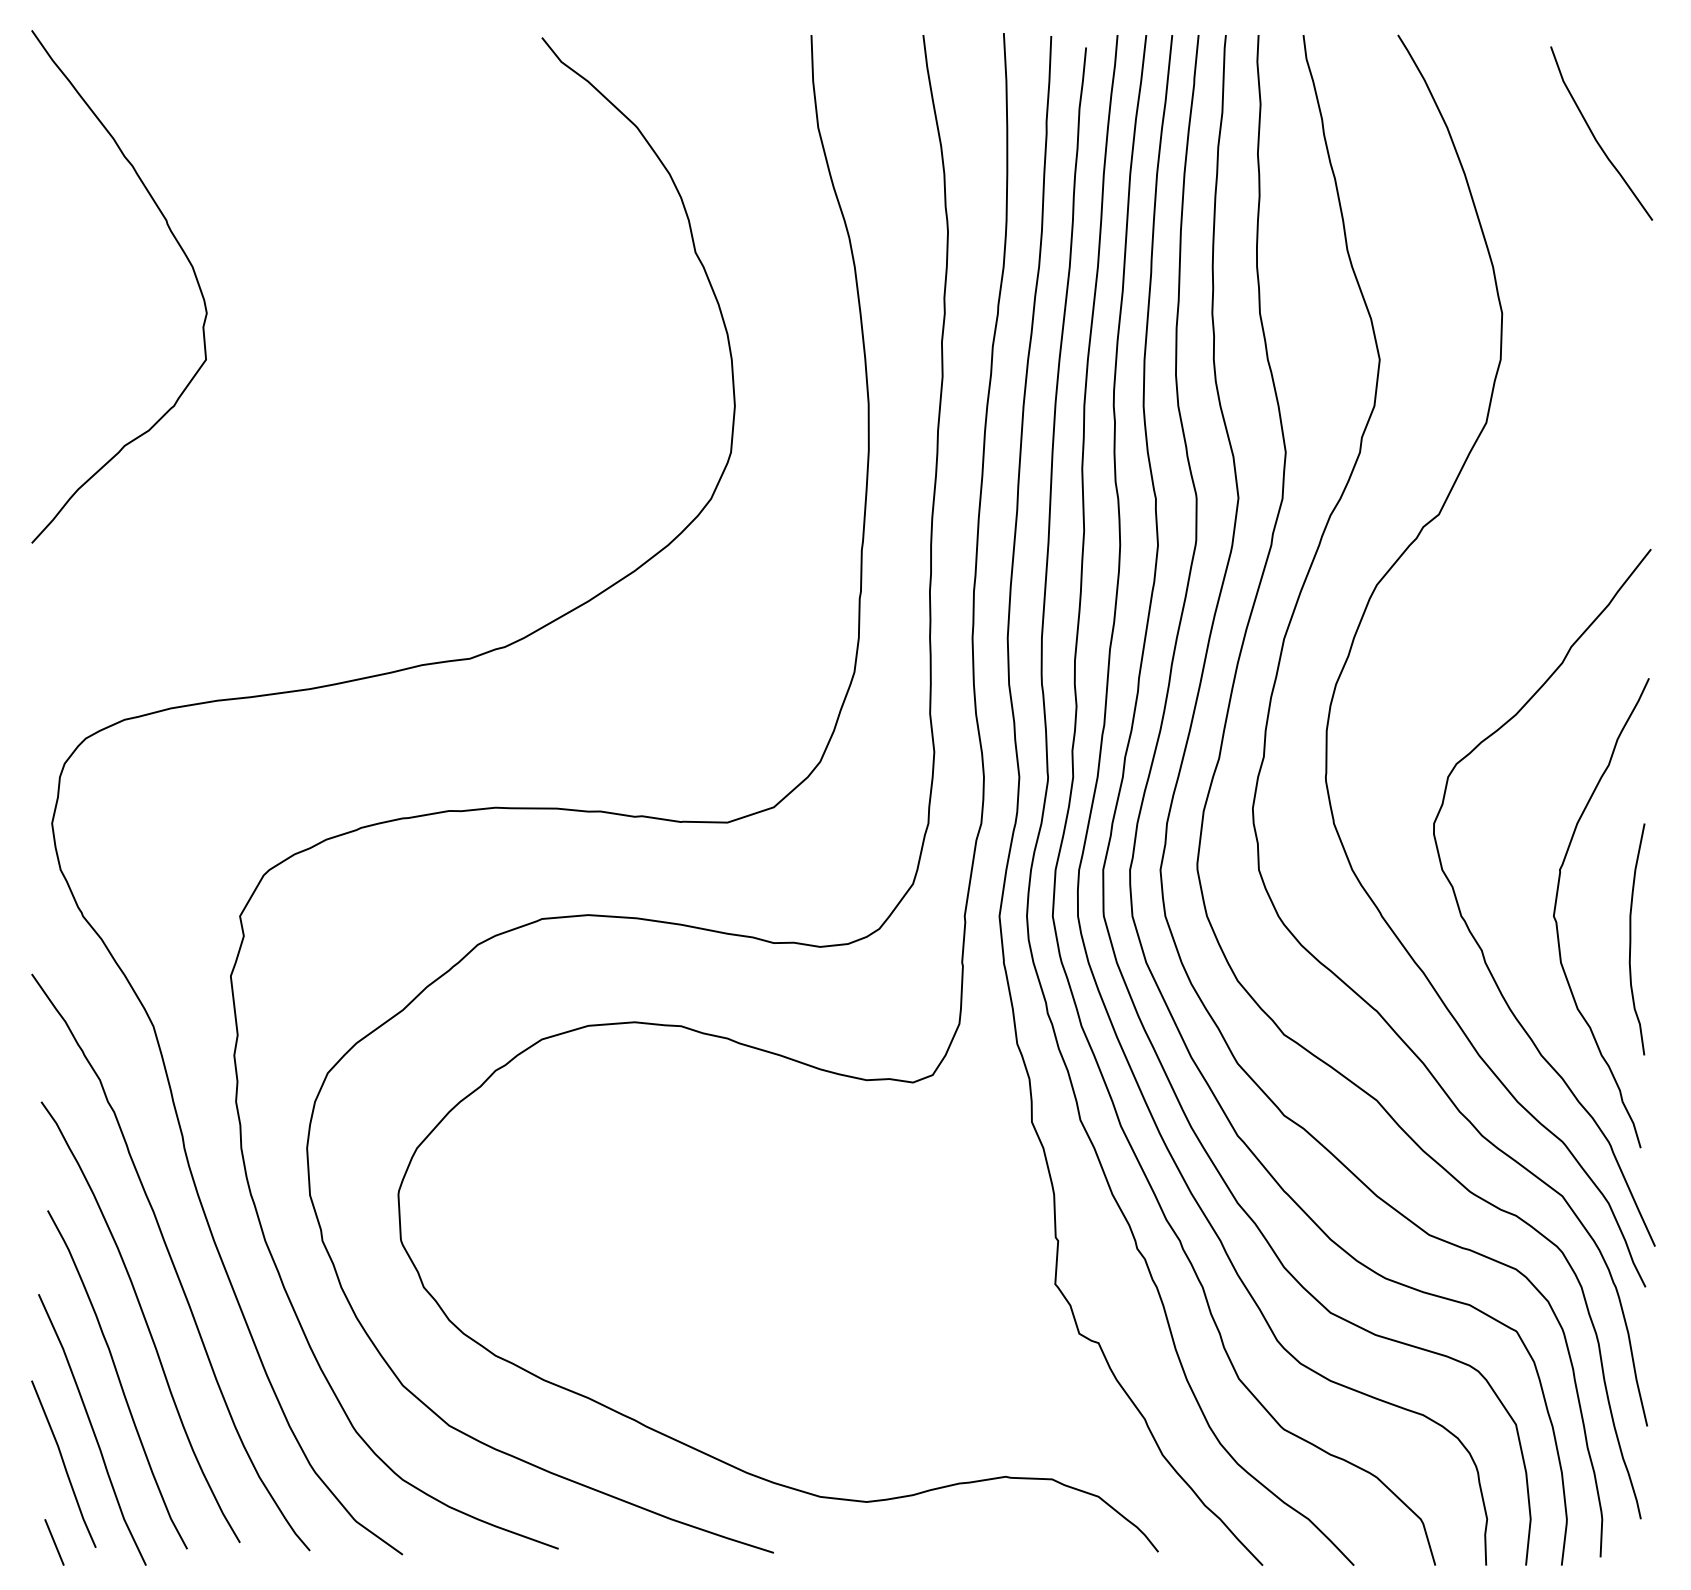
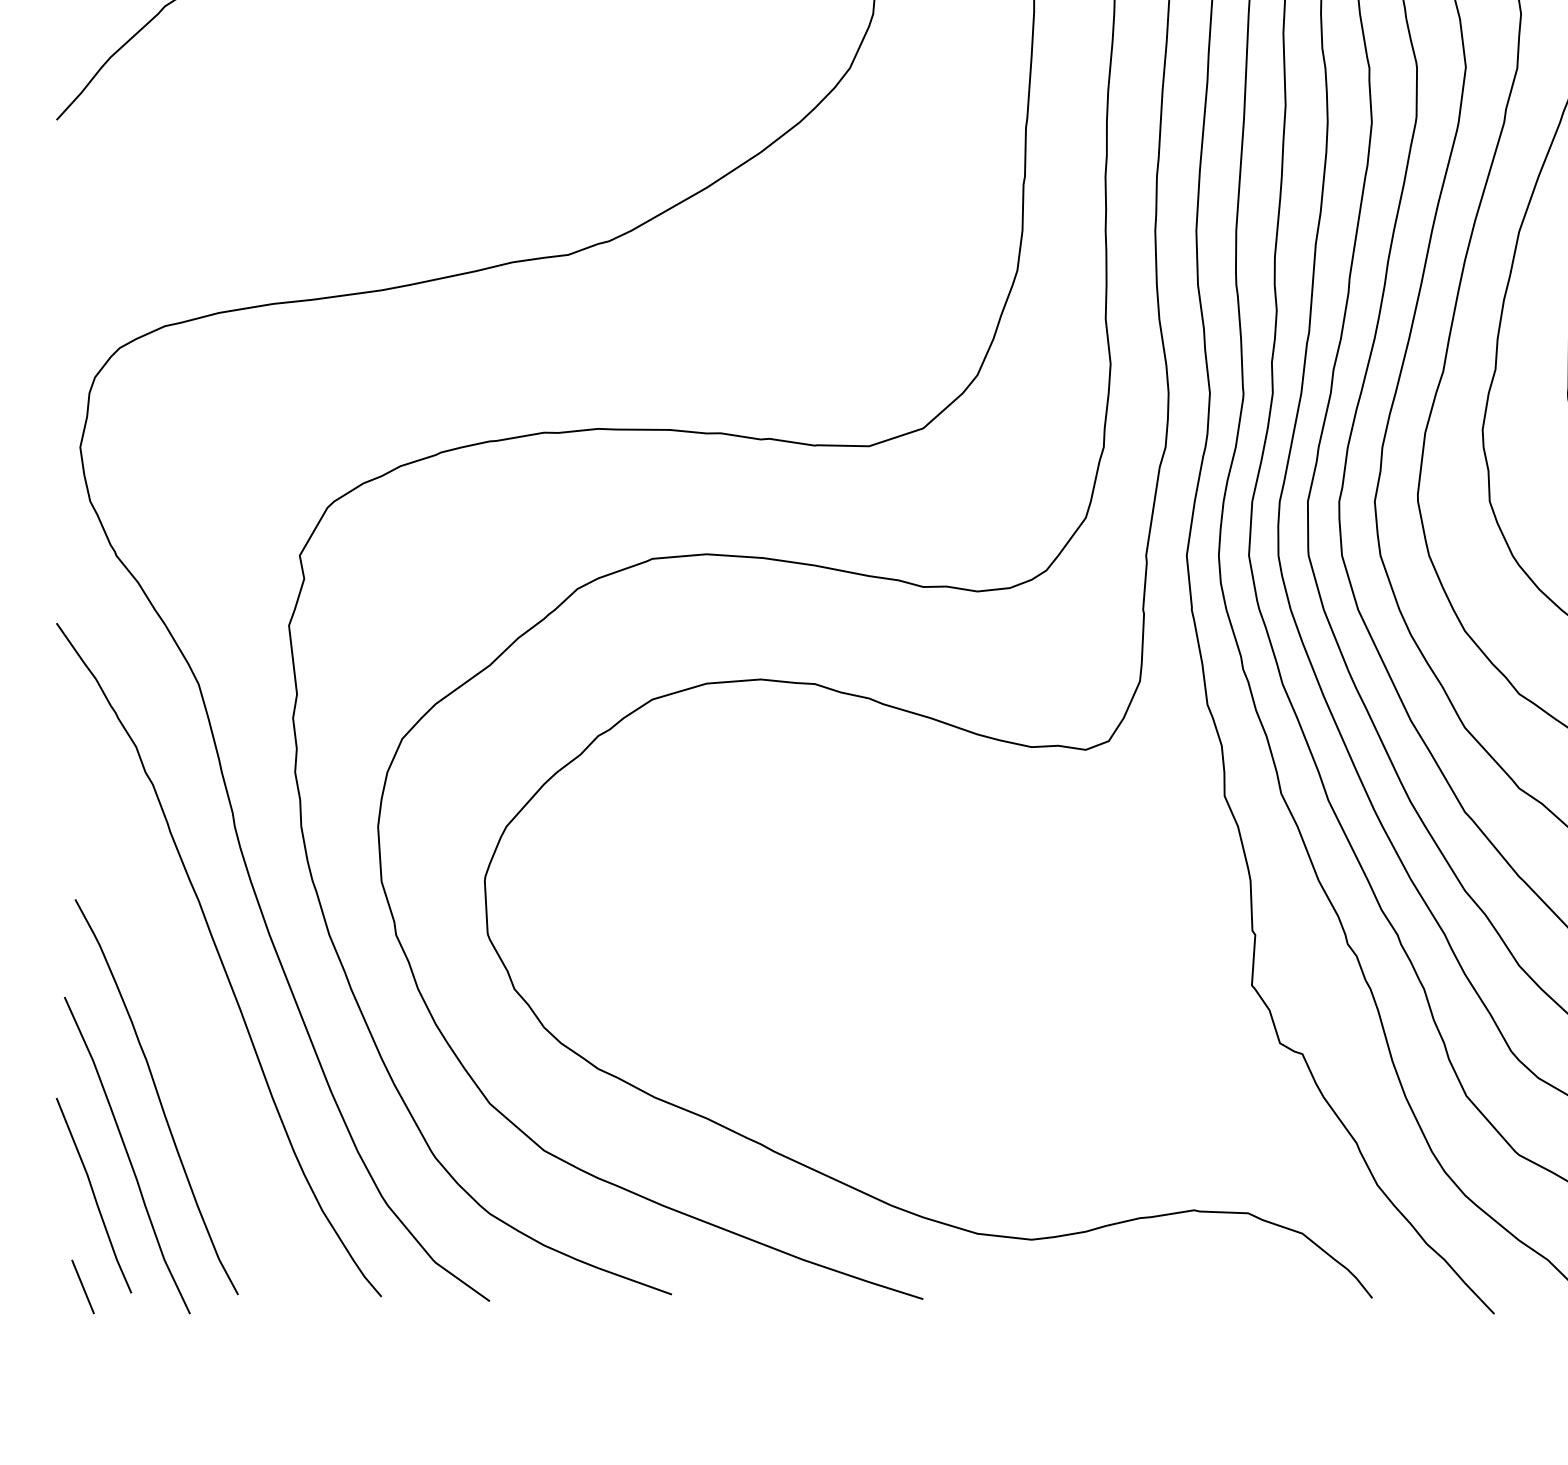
curve: (144, 1320) -> (188, 1027), removed

